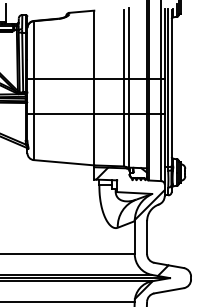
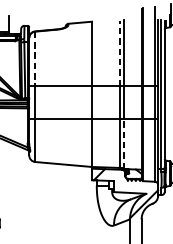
line: (124, 44) -> (120, 53), solid -> dashed
line: (33, 50) -> (34, 59), solid -> dashed
line: (128, 141) -> (124, 144), solid -> dashed

